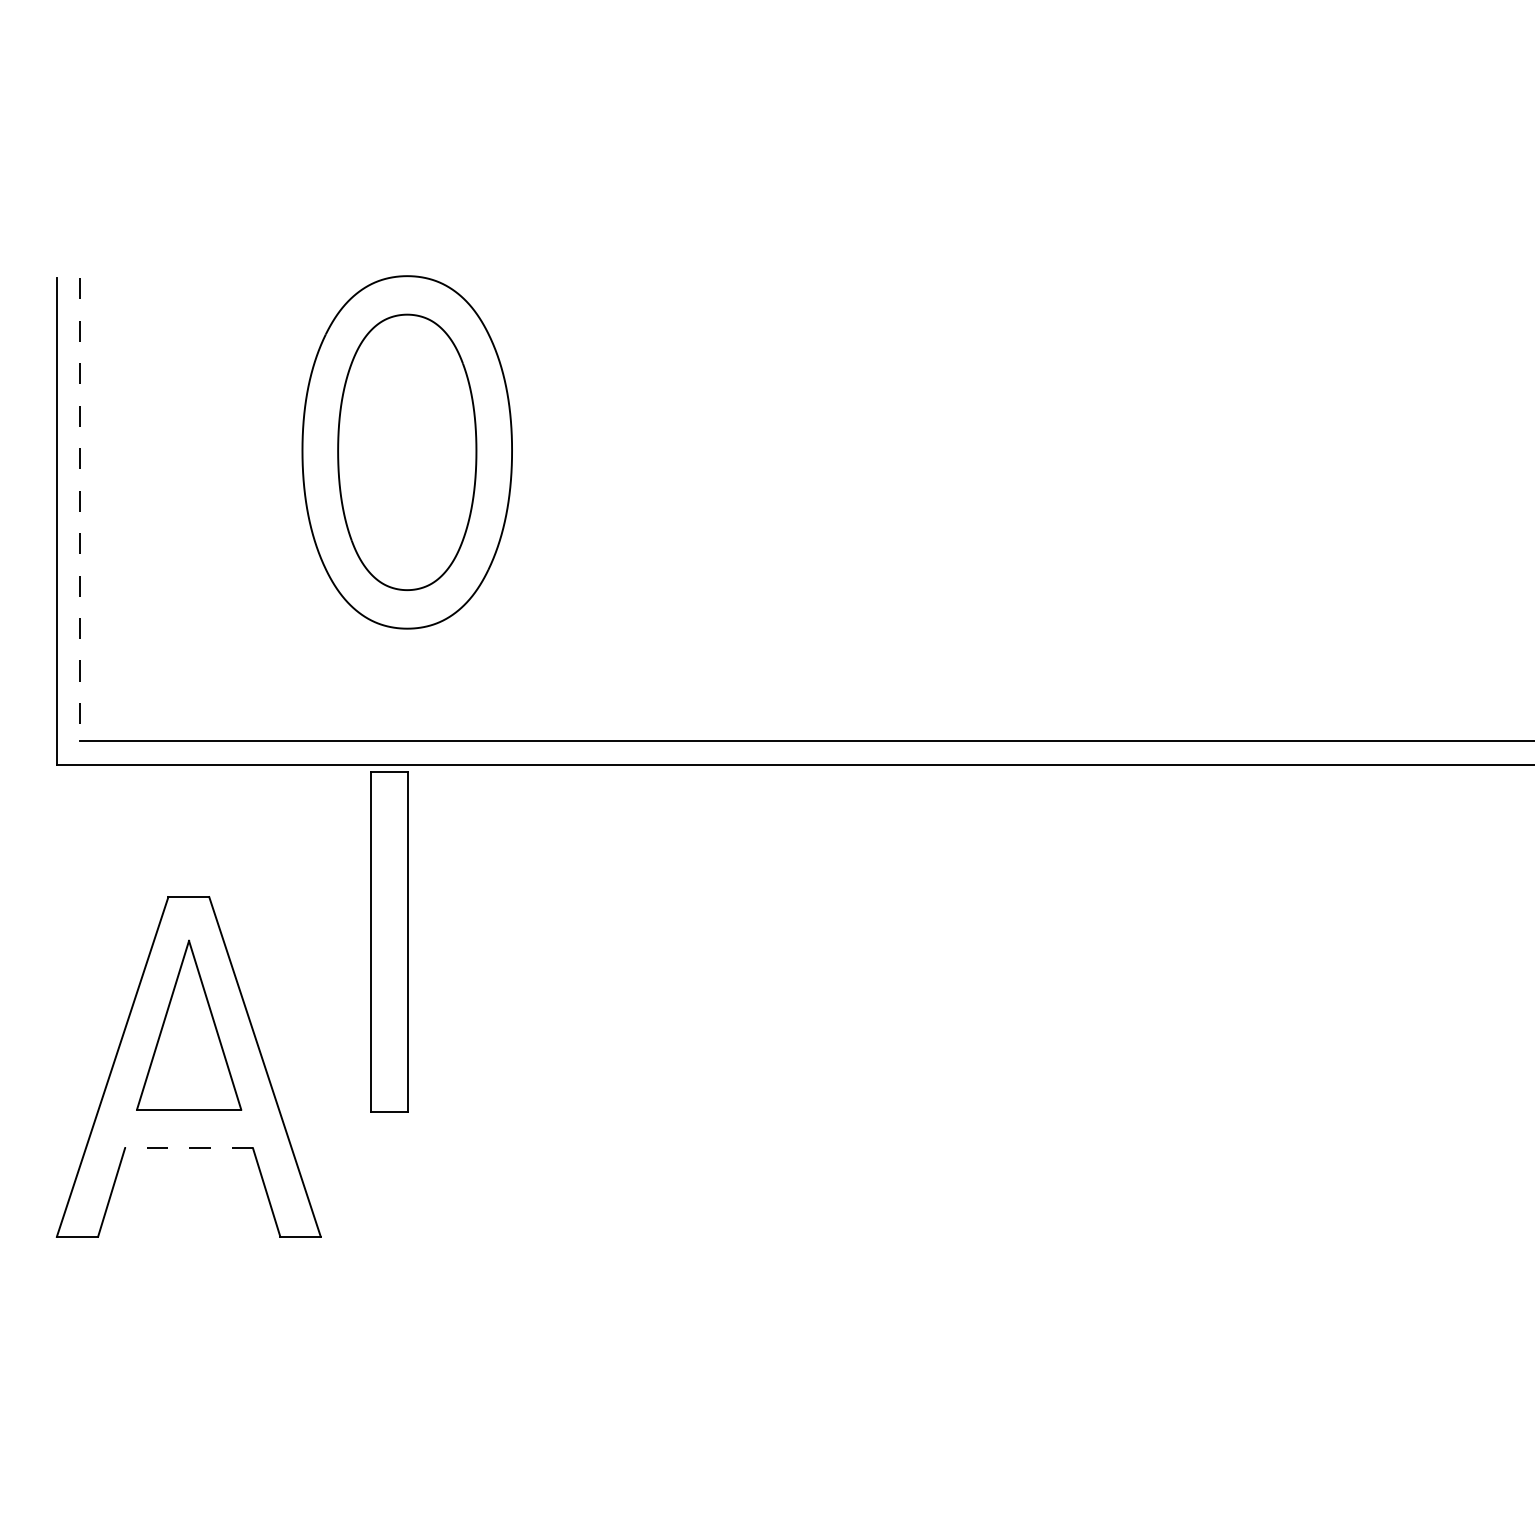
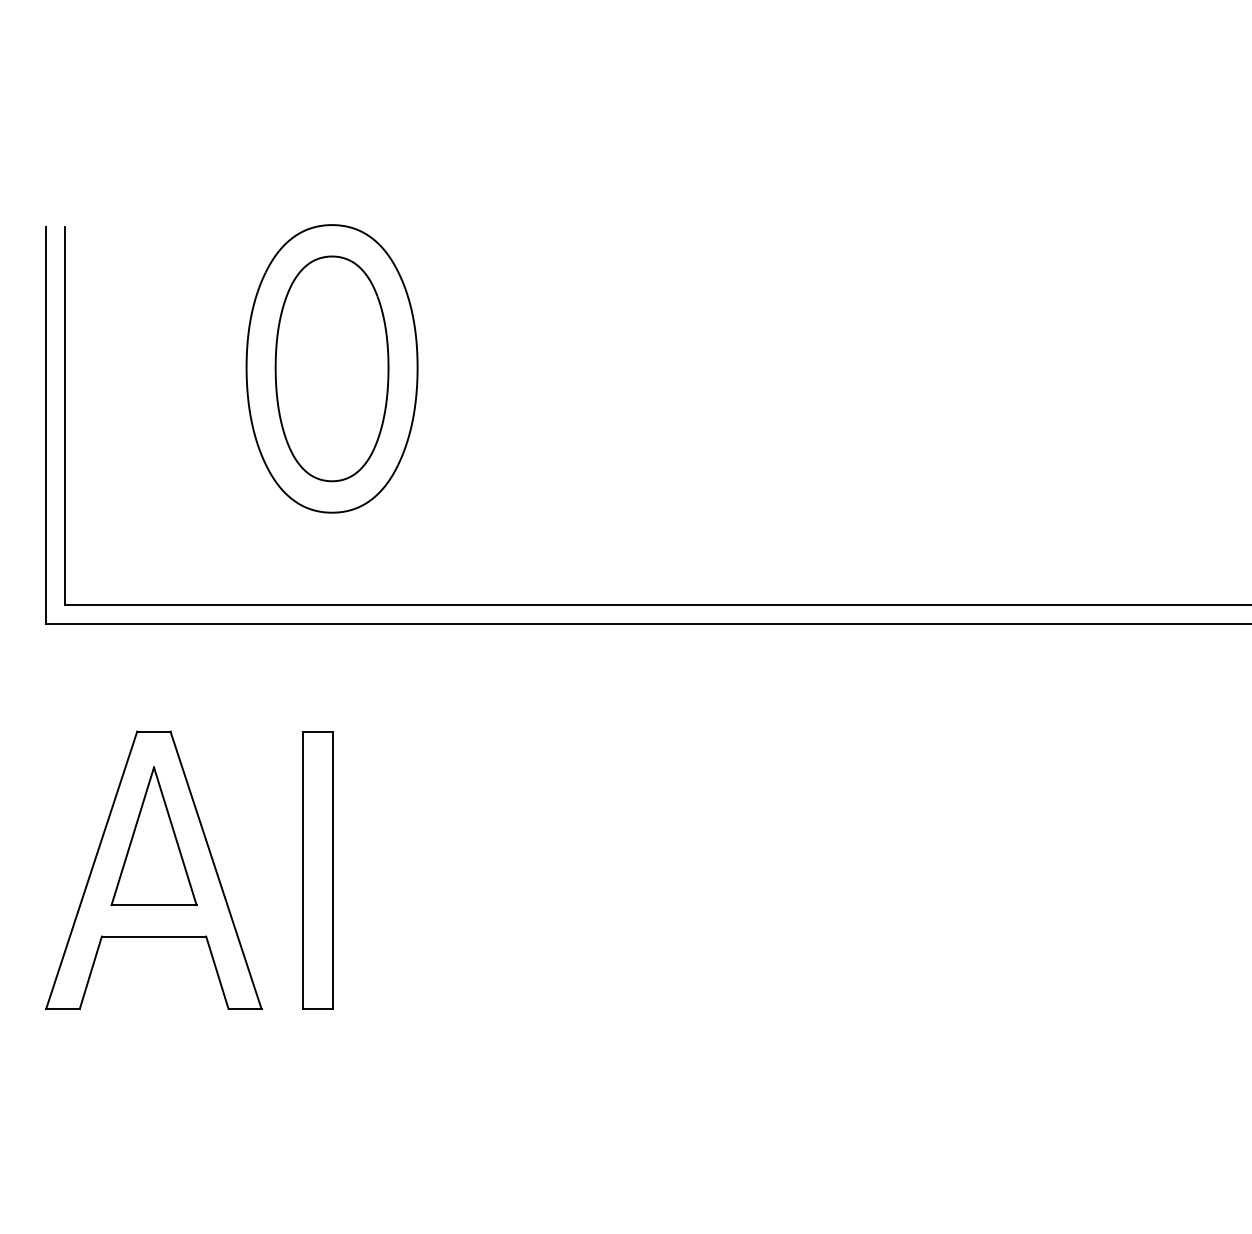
line: (80, 509) -> (65, 415), dashed -> solid
part: (389, 941) -> (317, 869), moved
line: (189, 1148) -> (154, 936), dashed -> solid

